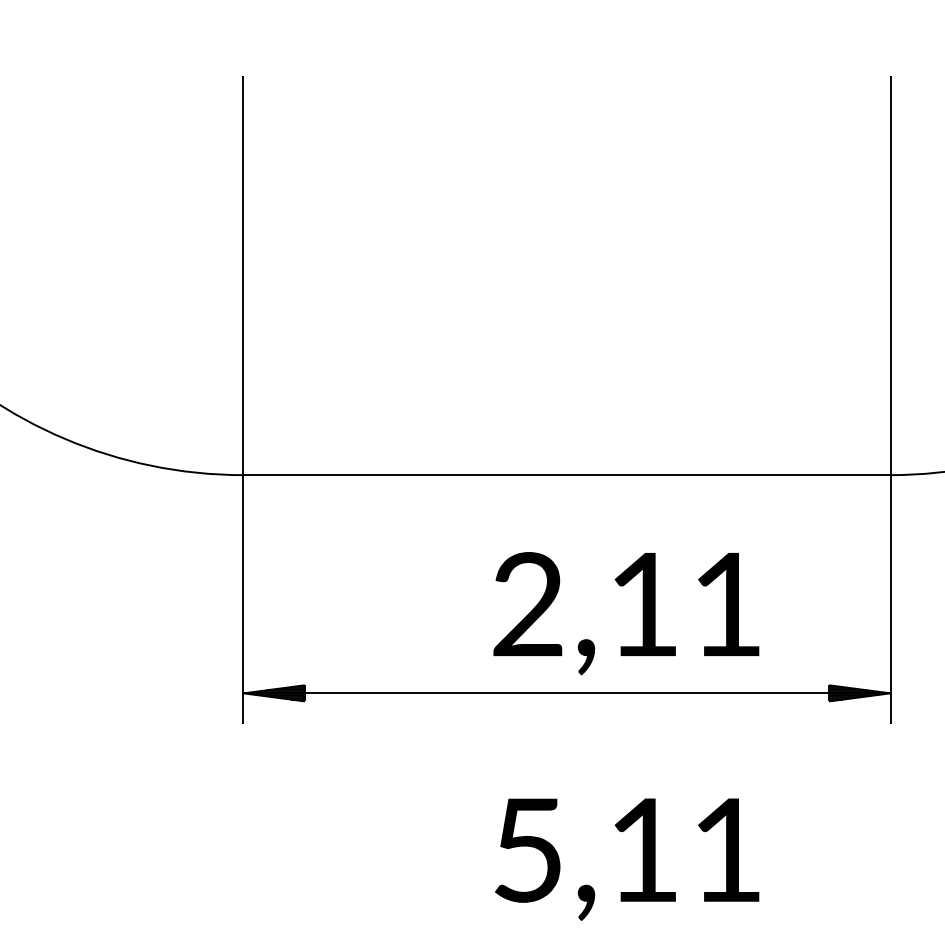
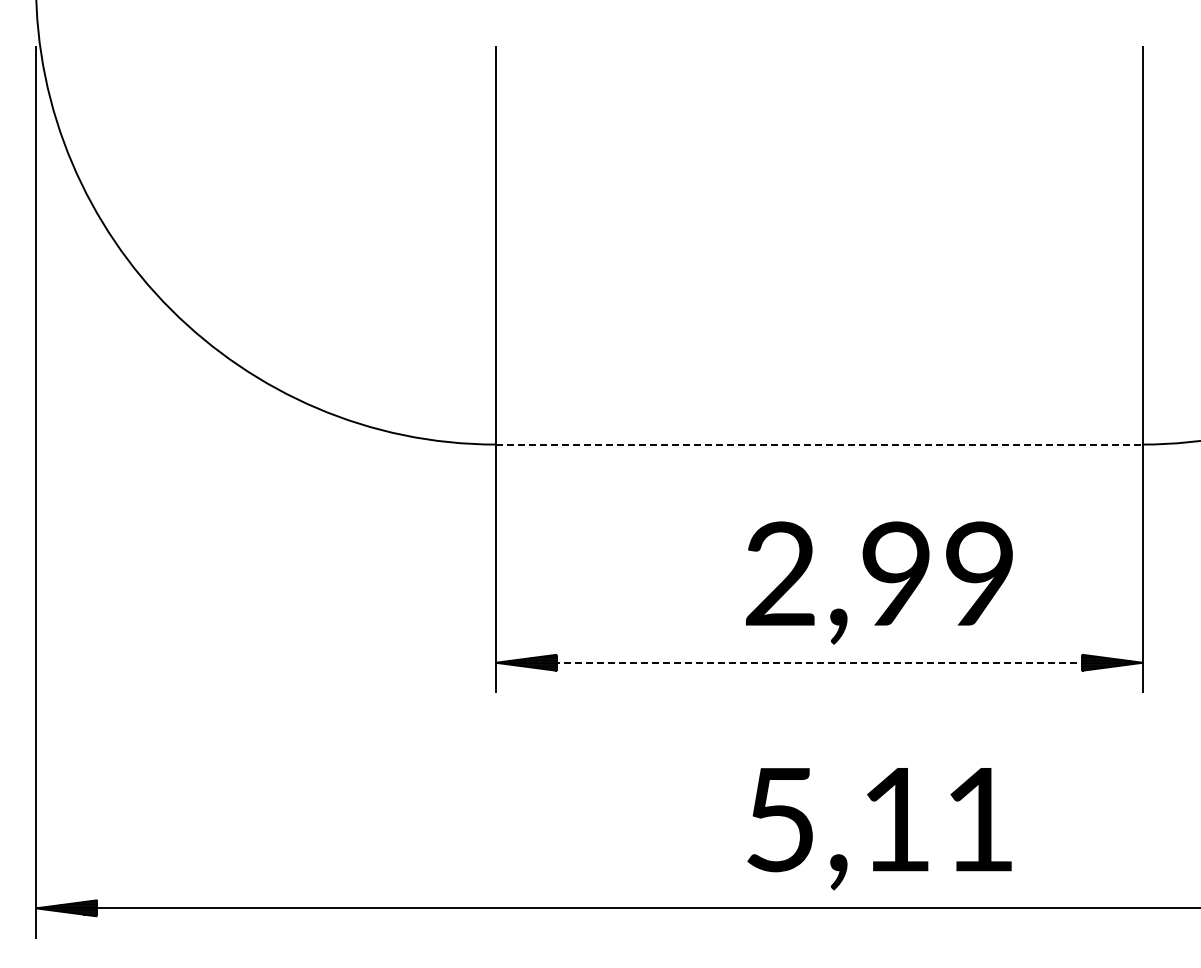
line: (567, 475) -> (819, 444), solid -> dashed
text: (685, 604) -> (937, 573), 2,11 -> 2,99
line: (567, 693) -> (819, 662), solid -> dashed

